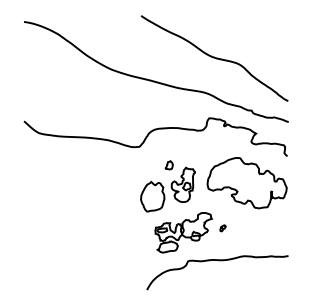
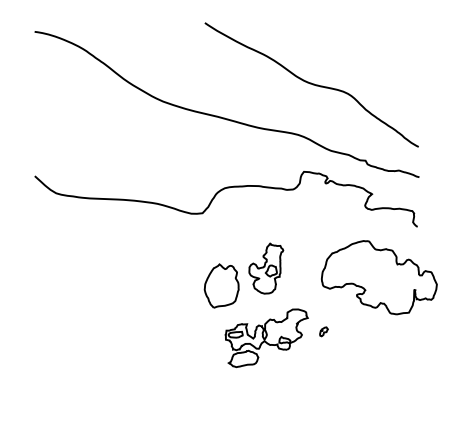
part: (168, 165) -> (244, 240), removed
part: (246, 183) -> (378, 278), moved
curve: (218, 261) -> (317, 379), removed

